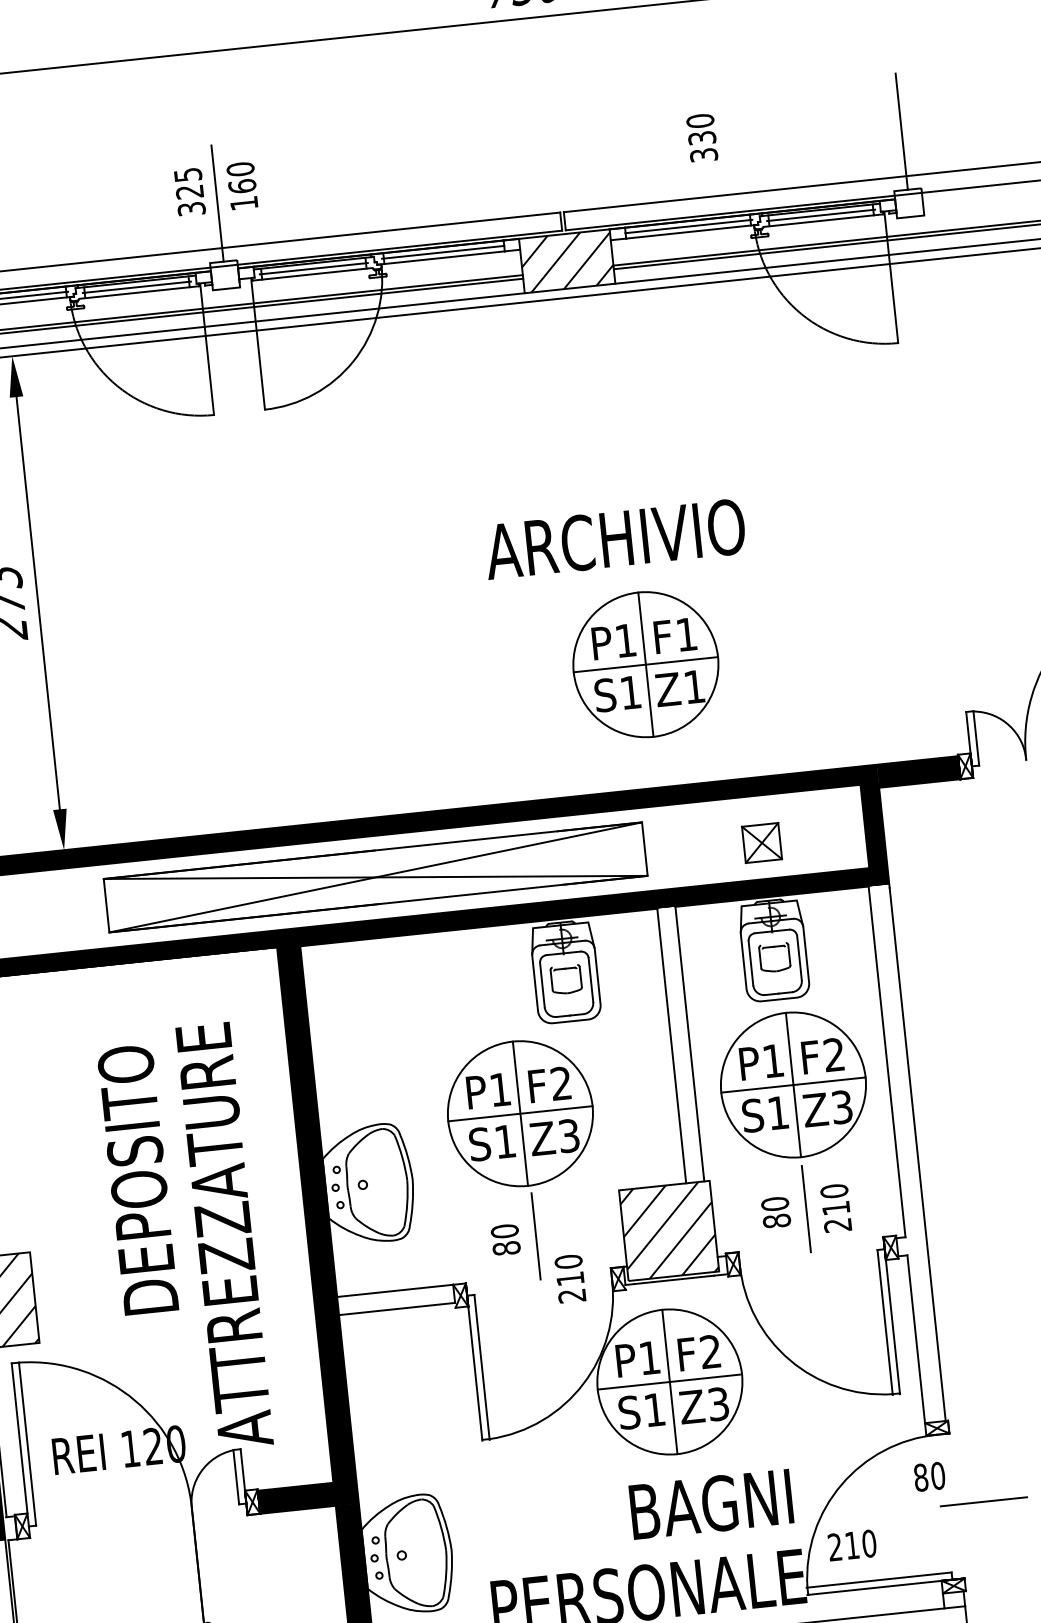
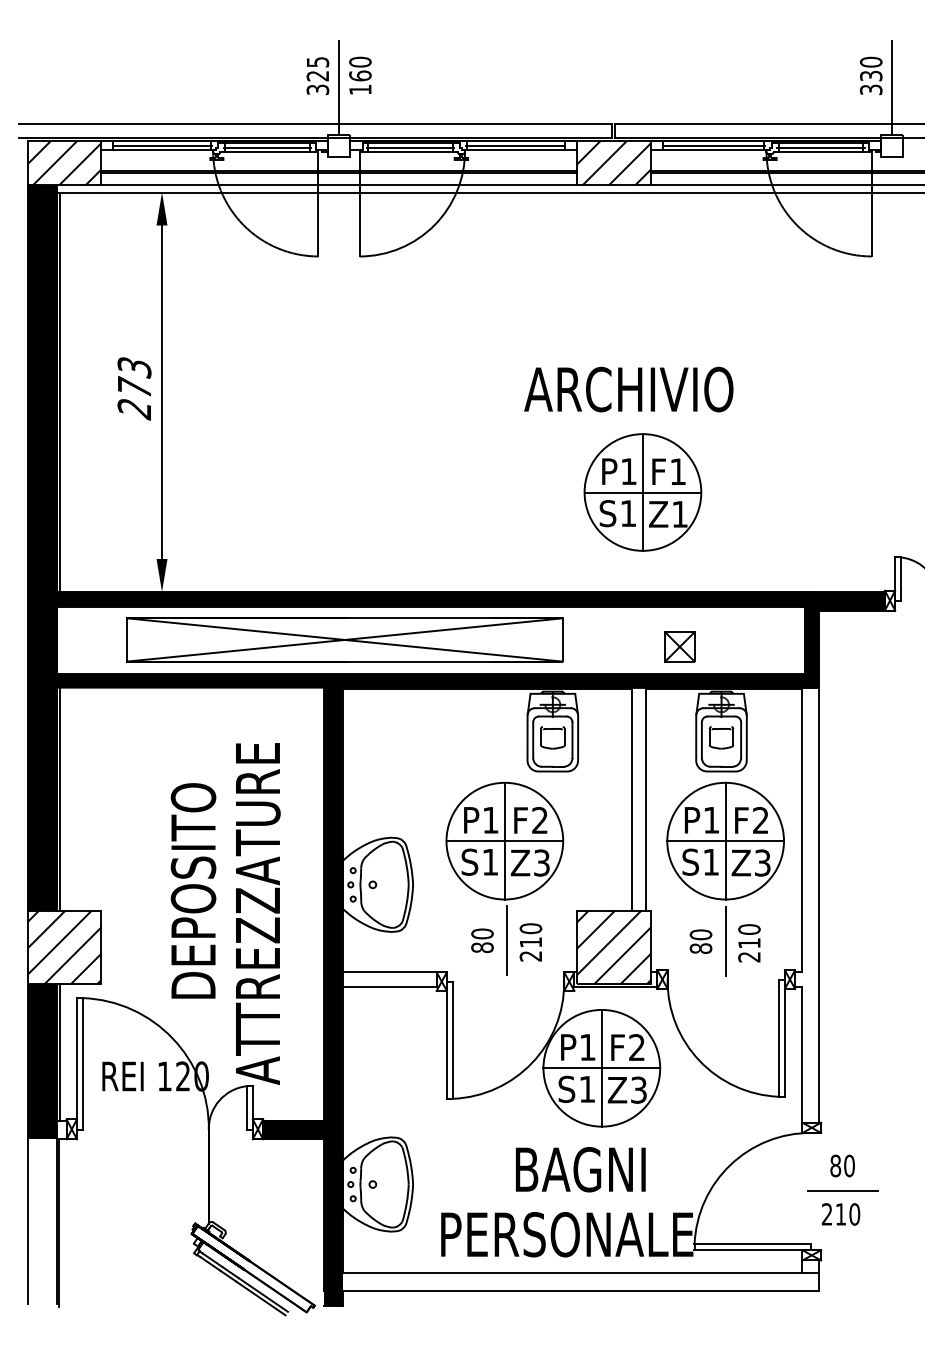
text: (702, 137) -> (871, 75), moved
part: (761, 842) -> (679, 646), moved
part: (375, 876) -> (344, 639), moved
text: (138, 1179) -> (193, 890), moved
text: (569, 1278) -> (530, 942), moved
text: (929, 1476) -> (842, 1165), moved
text: (711, 1504) -> (580, 1169), moved
text: (852, 1545) -> (841, 1214), moved

